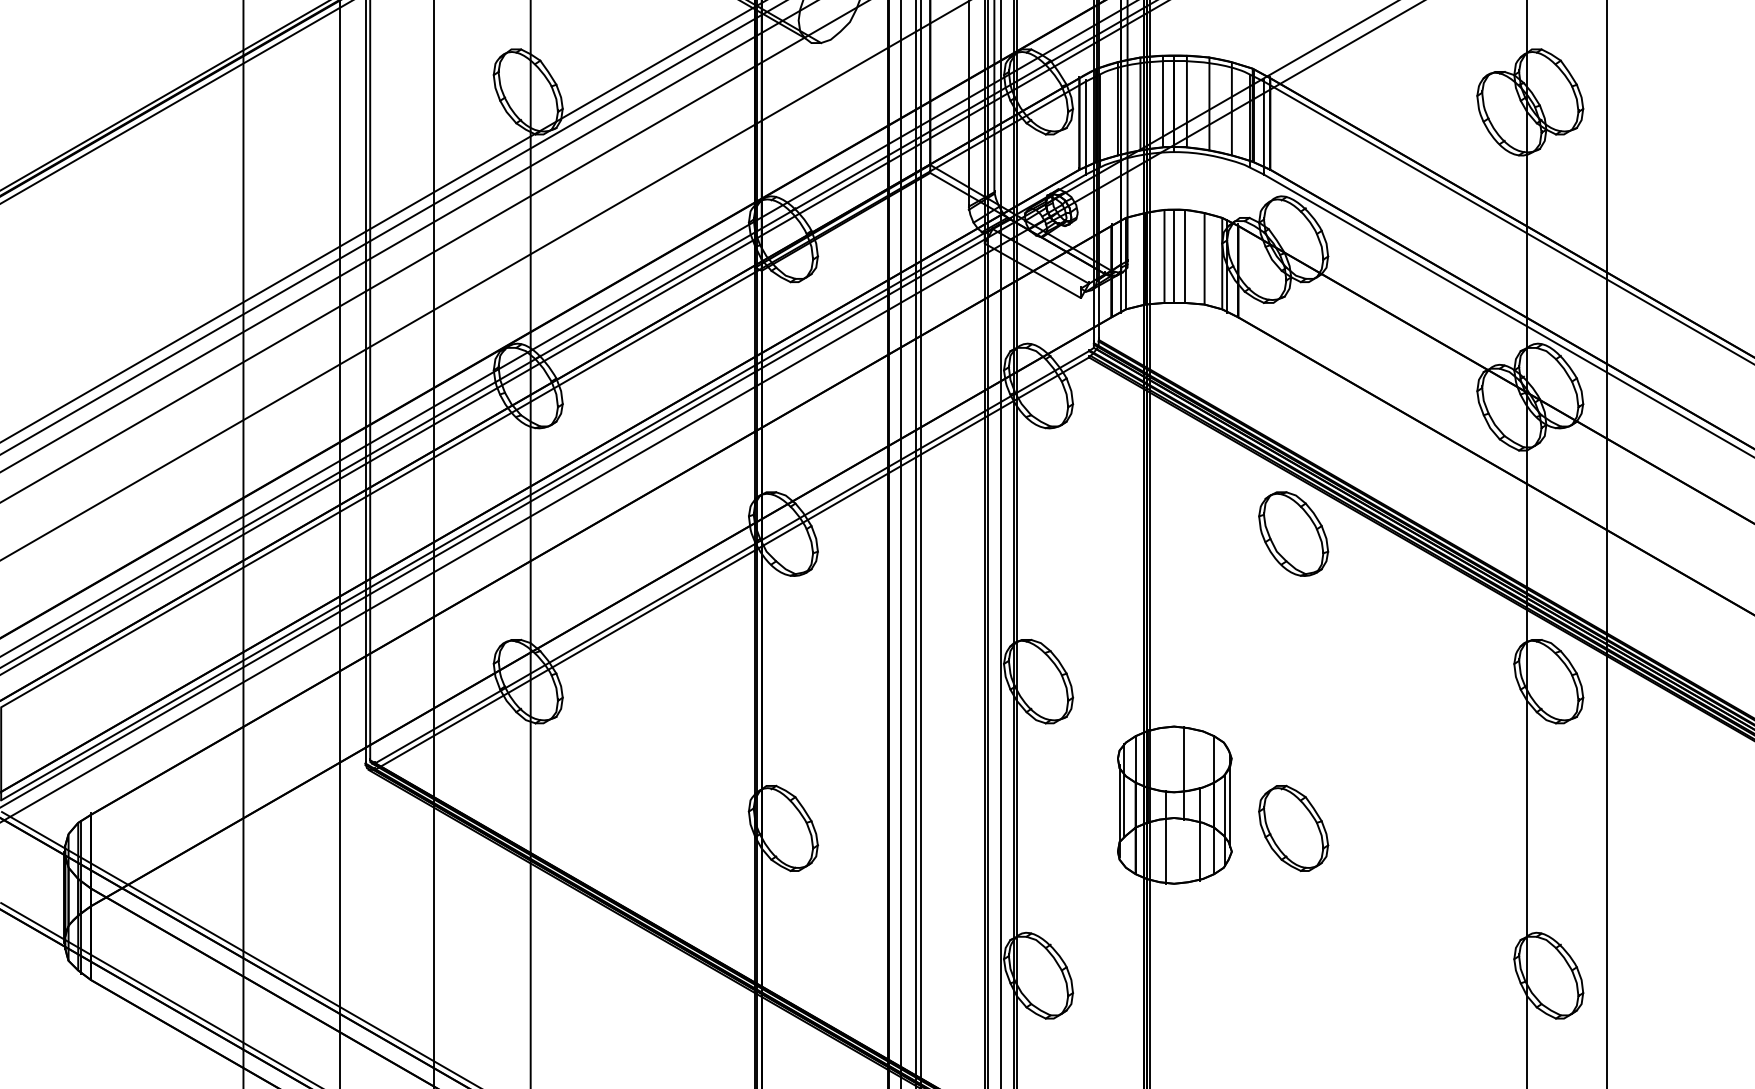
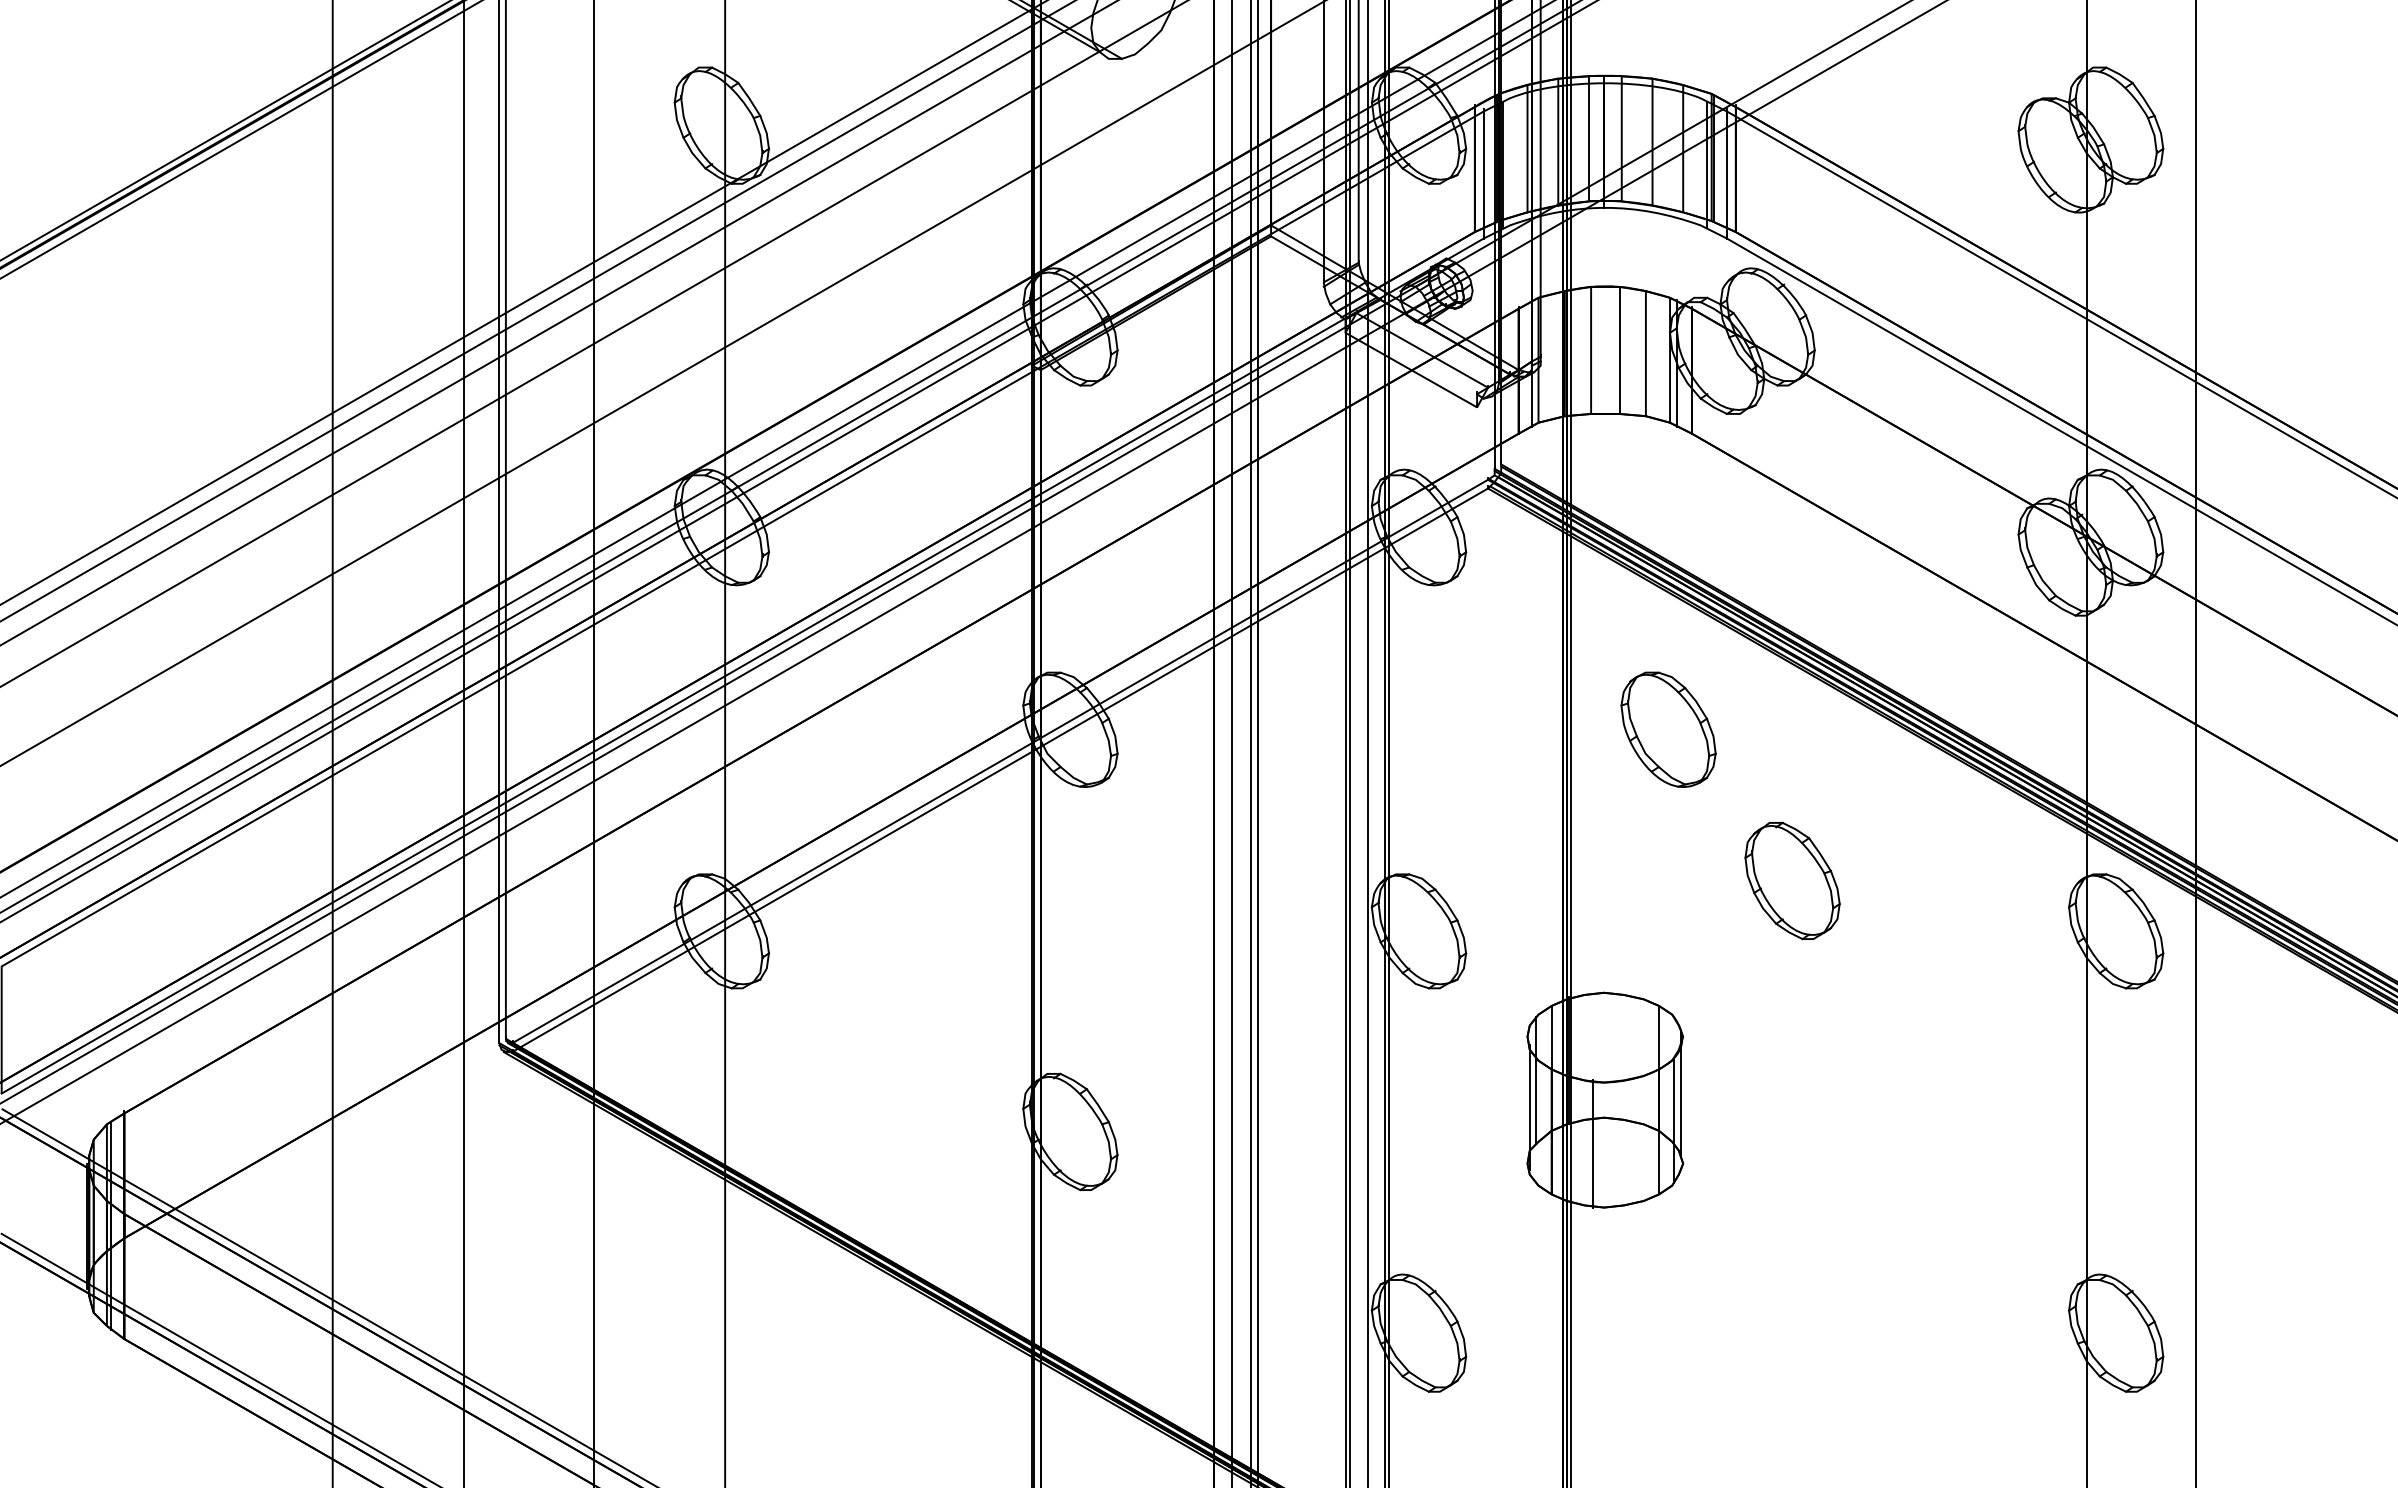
line: (1174, 256) -> (1604, 350), removed
part: (1293, 533) -> (1668, 729), moved
line: (1183, 772) -> (1617, 1055), removed
part: (1293, 828) -> (1792, 880), moved
line: (1199, 833) -> (1639, 1139), removed

